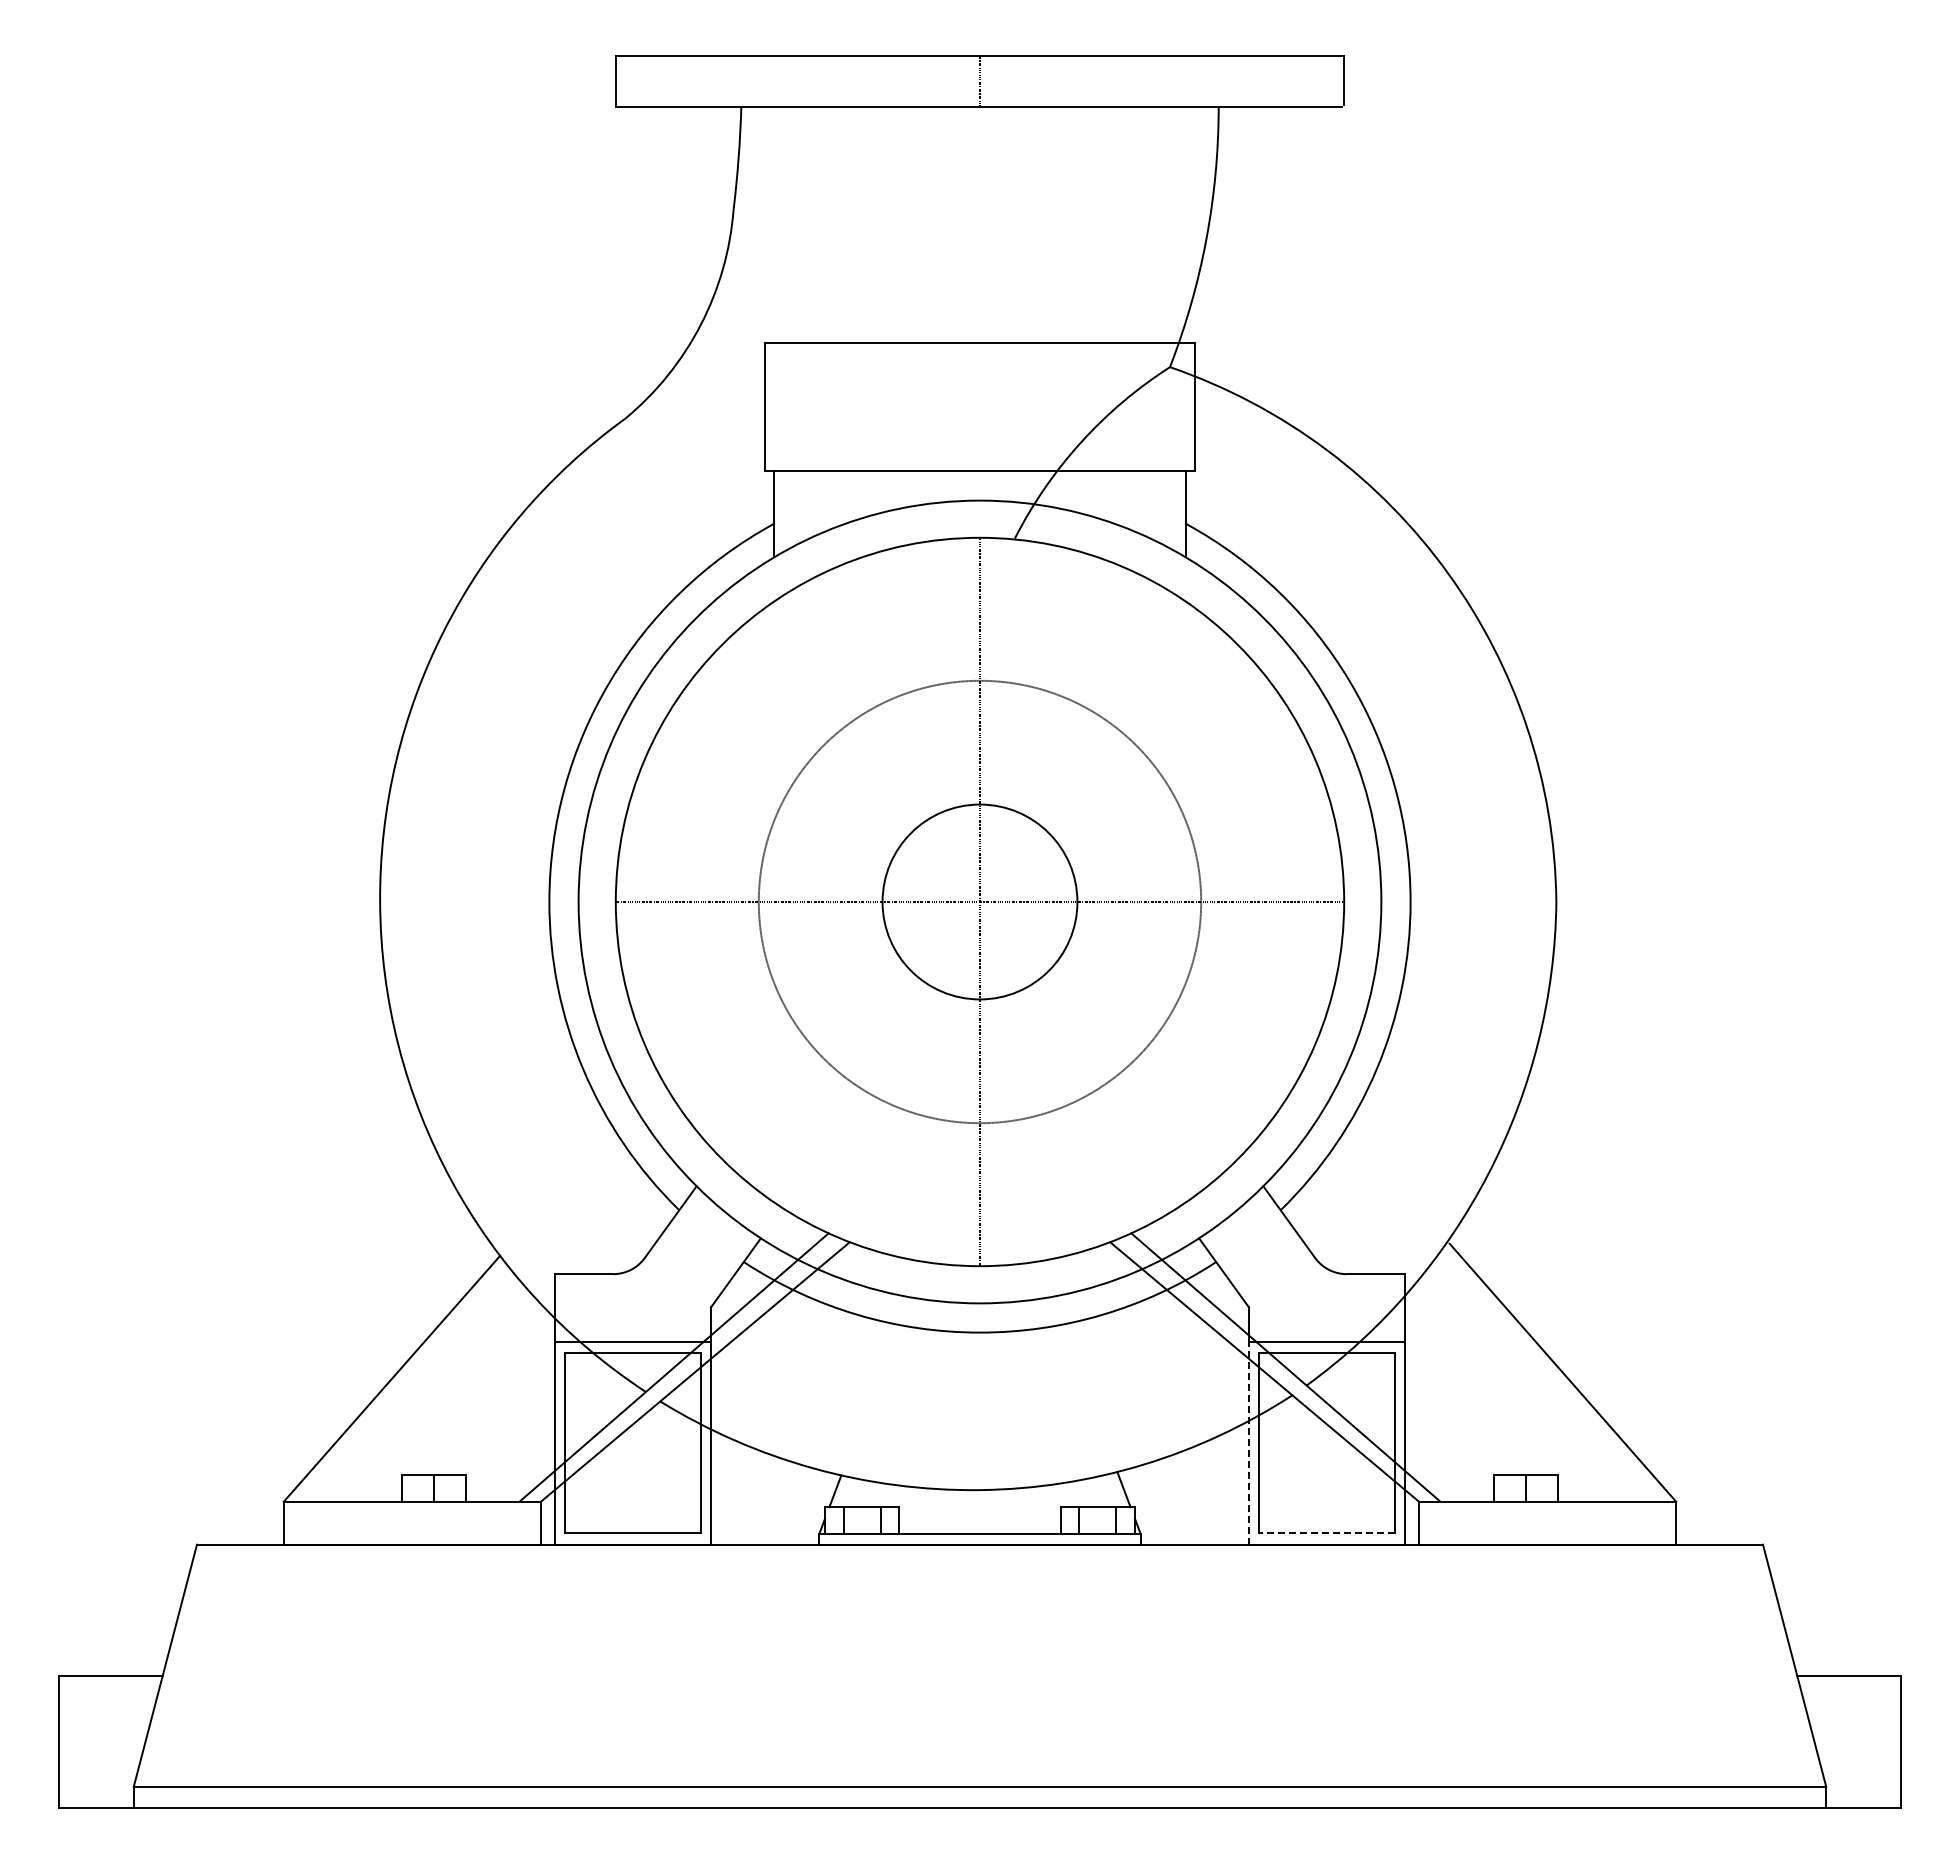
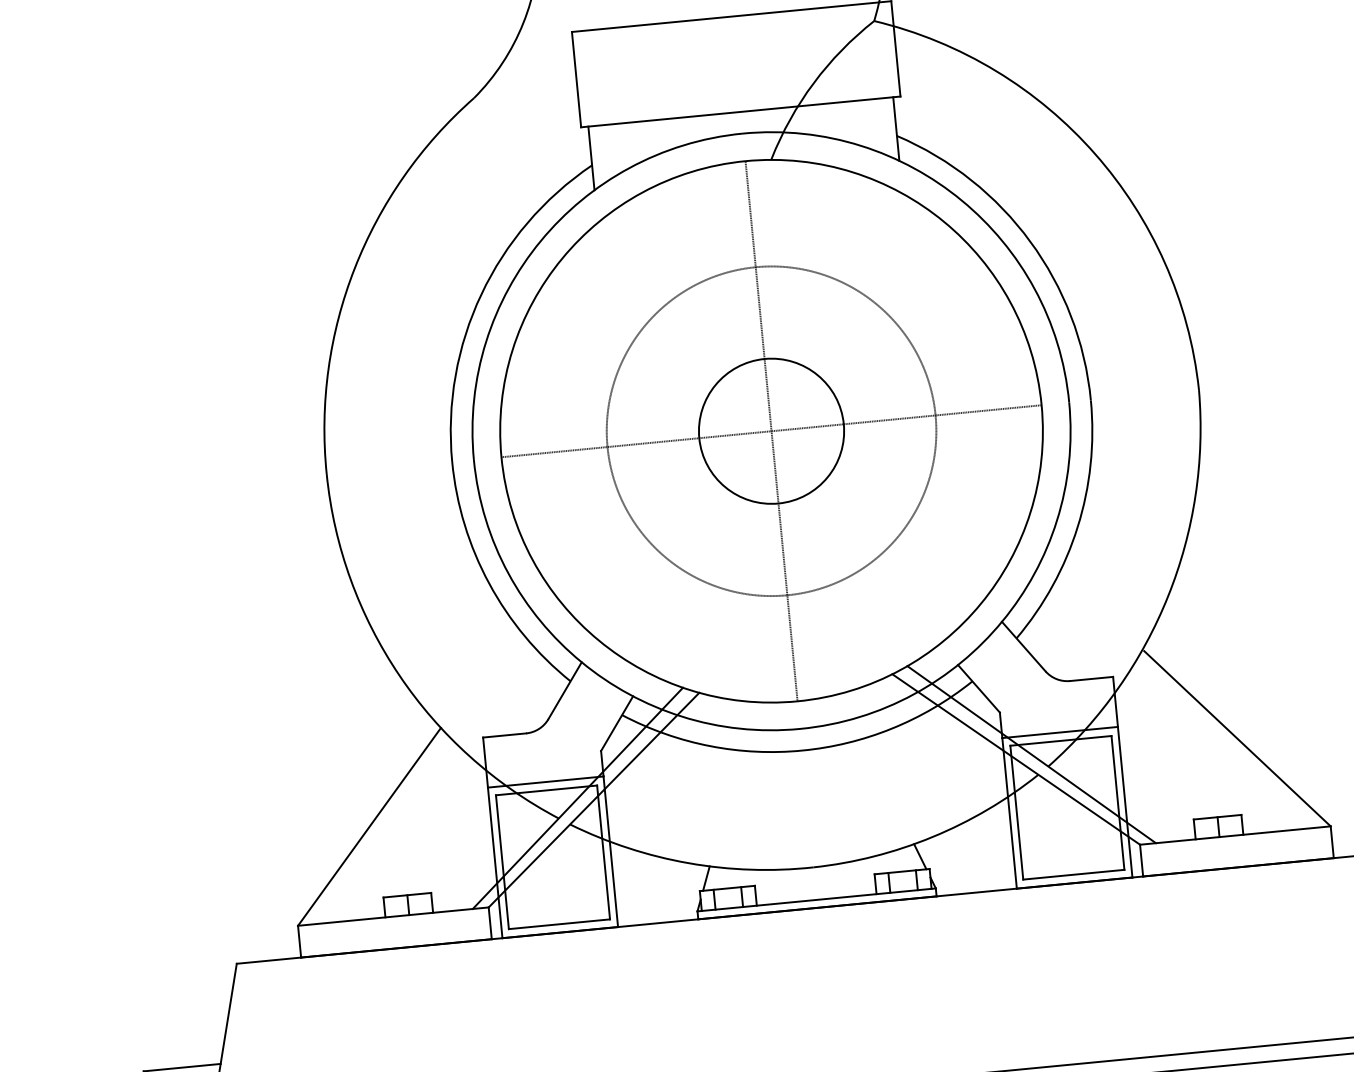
line: (1248, 1443) -> (1009, 813), dashed -> solid
line: (1326, 1533) -> (1073, 874), dashed -> solid

